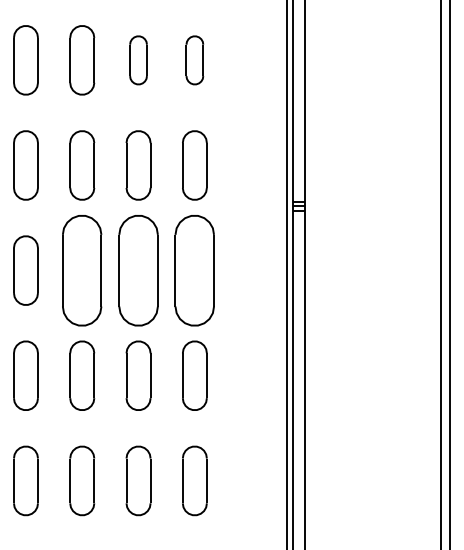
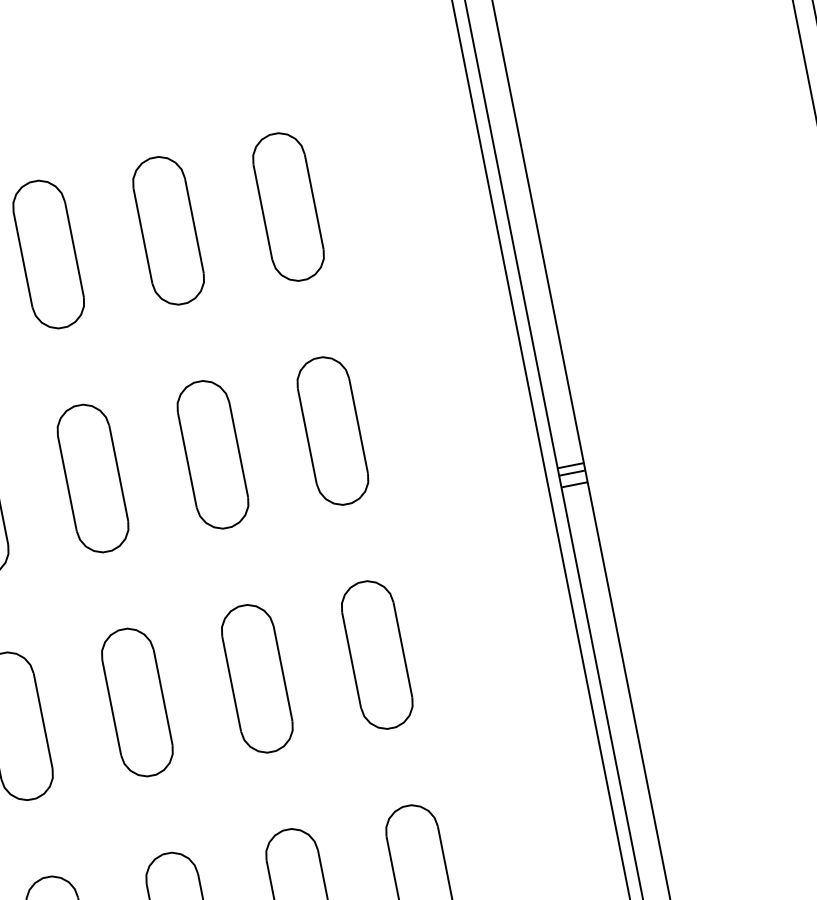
part: (138, 60) -> (168, 231), size x1.43
part: (194, 60) -> (287, 207), size x1.43
part: (82, 270) -> (137, 702), size x0.62
part: (138, 270) -> (257, 678), size x0.62
part: (194, 270) -> (376, 654), size x0.62

